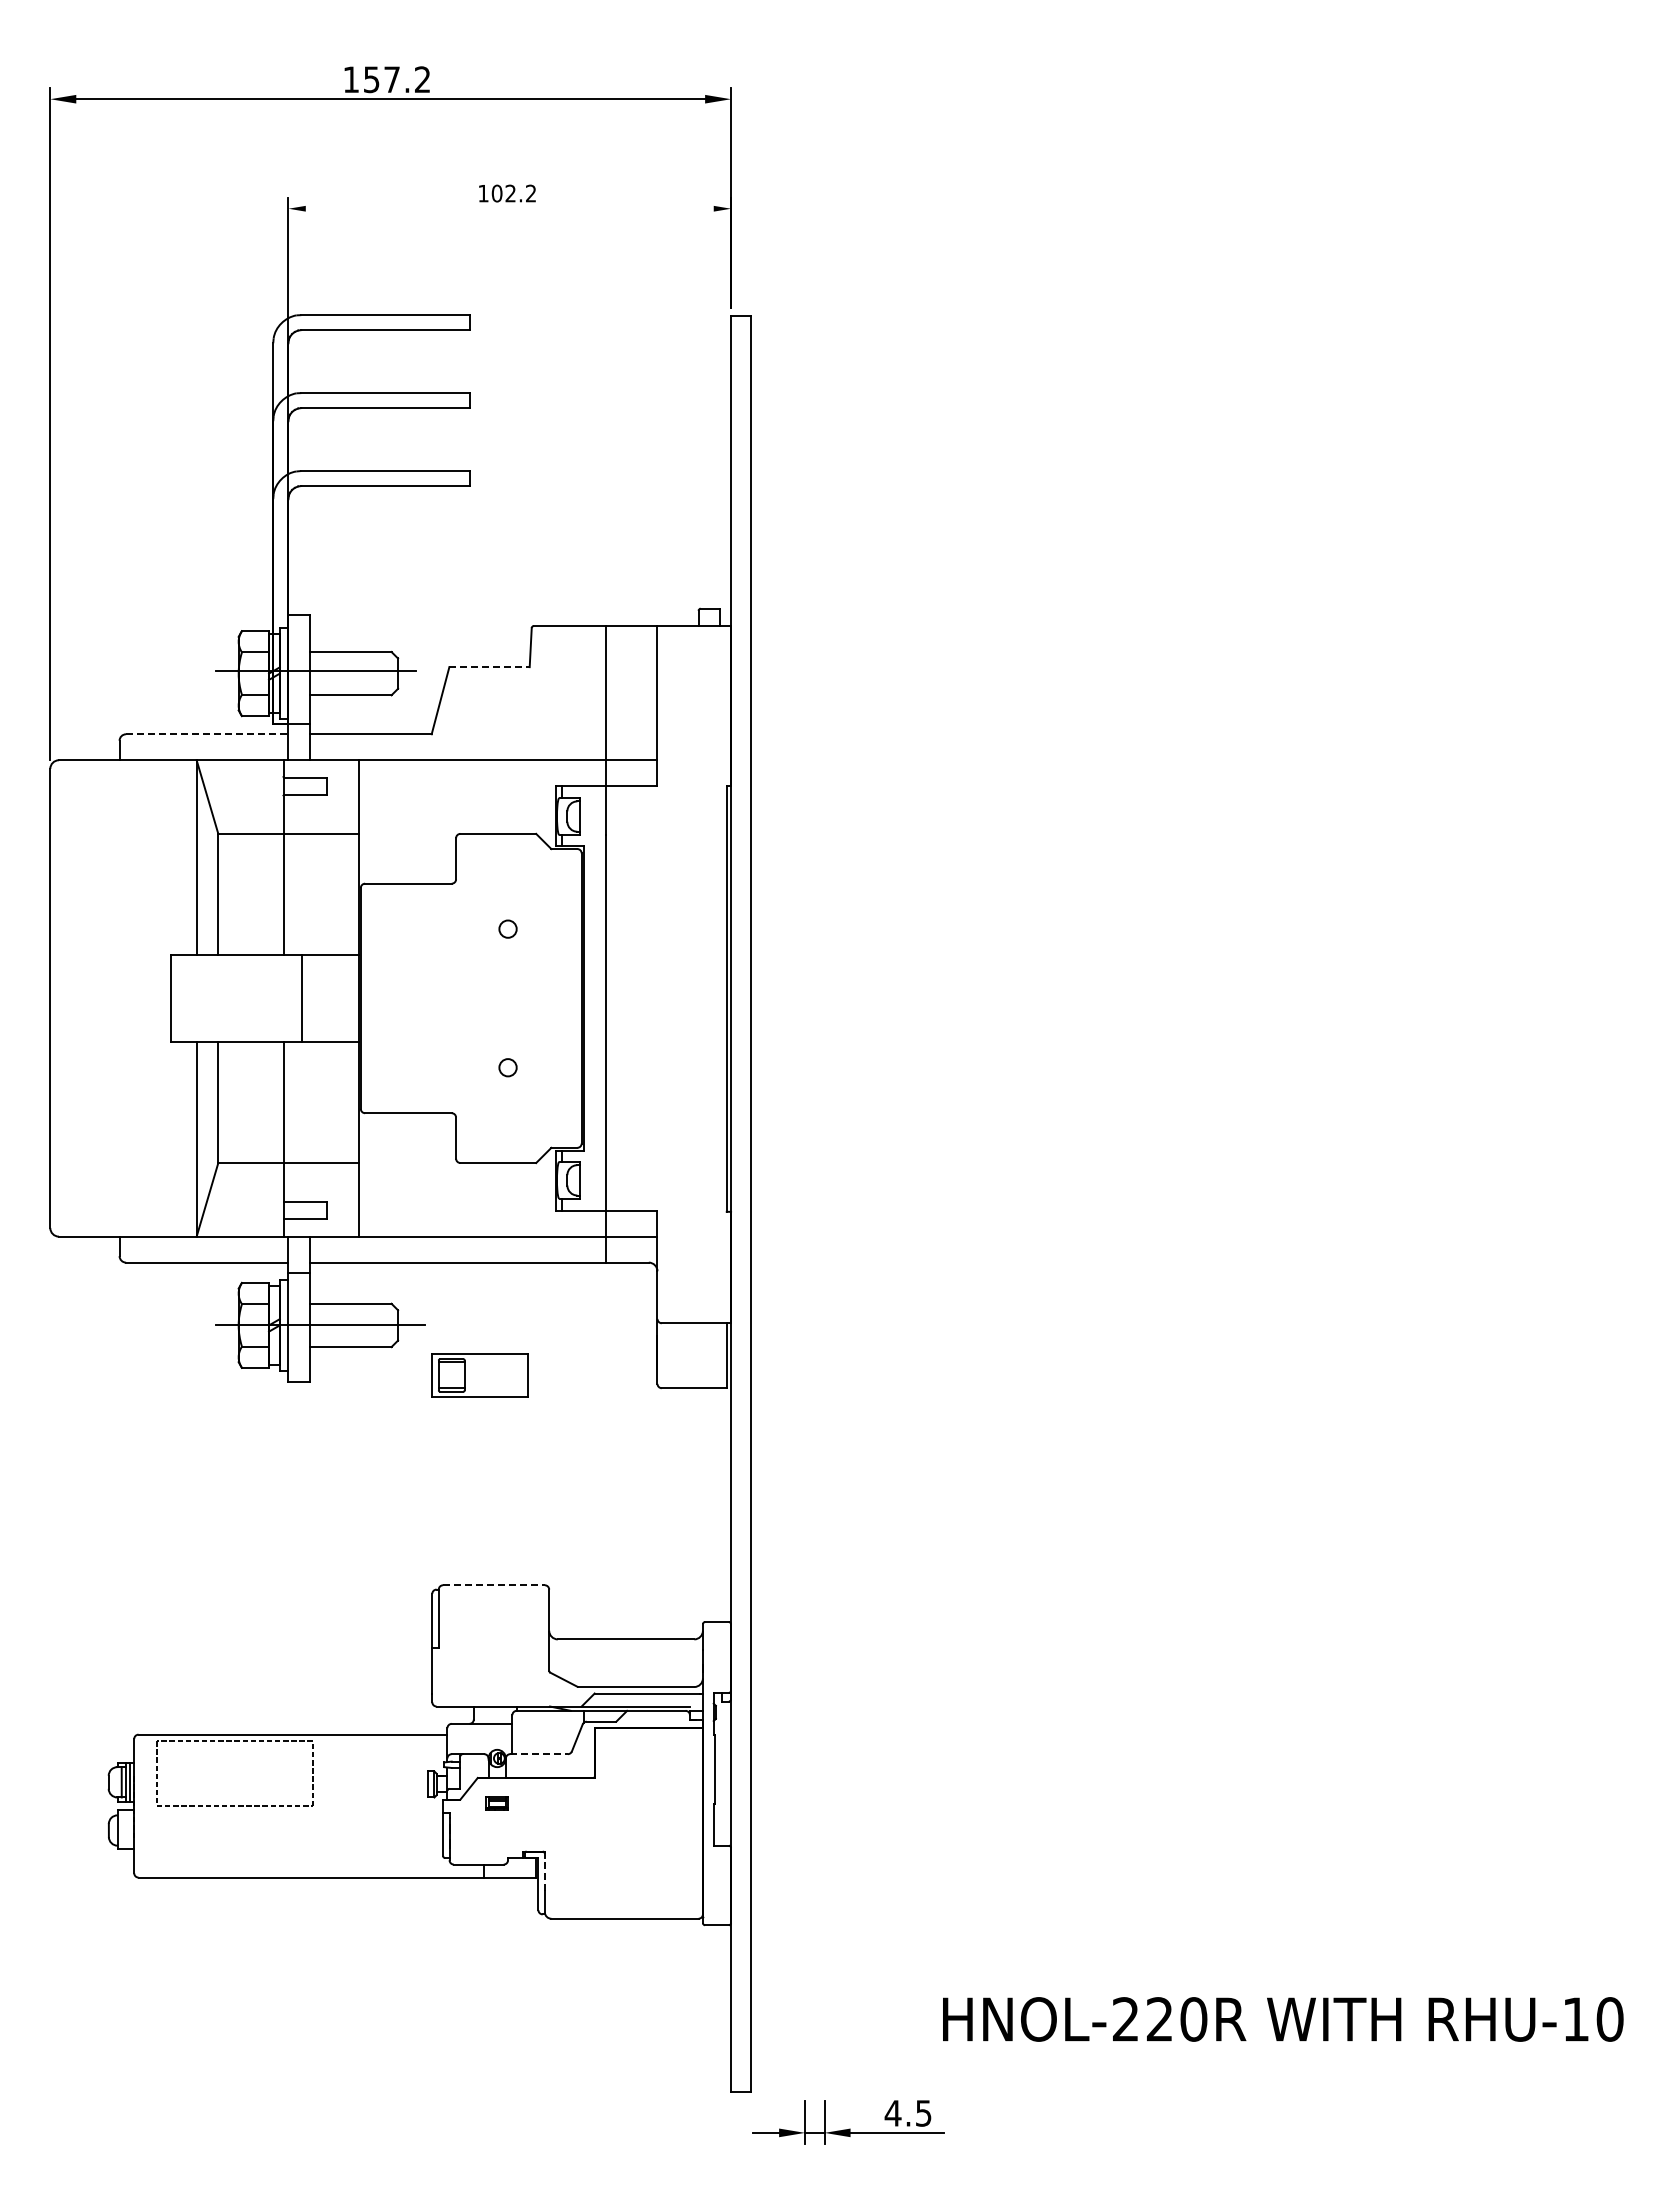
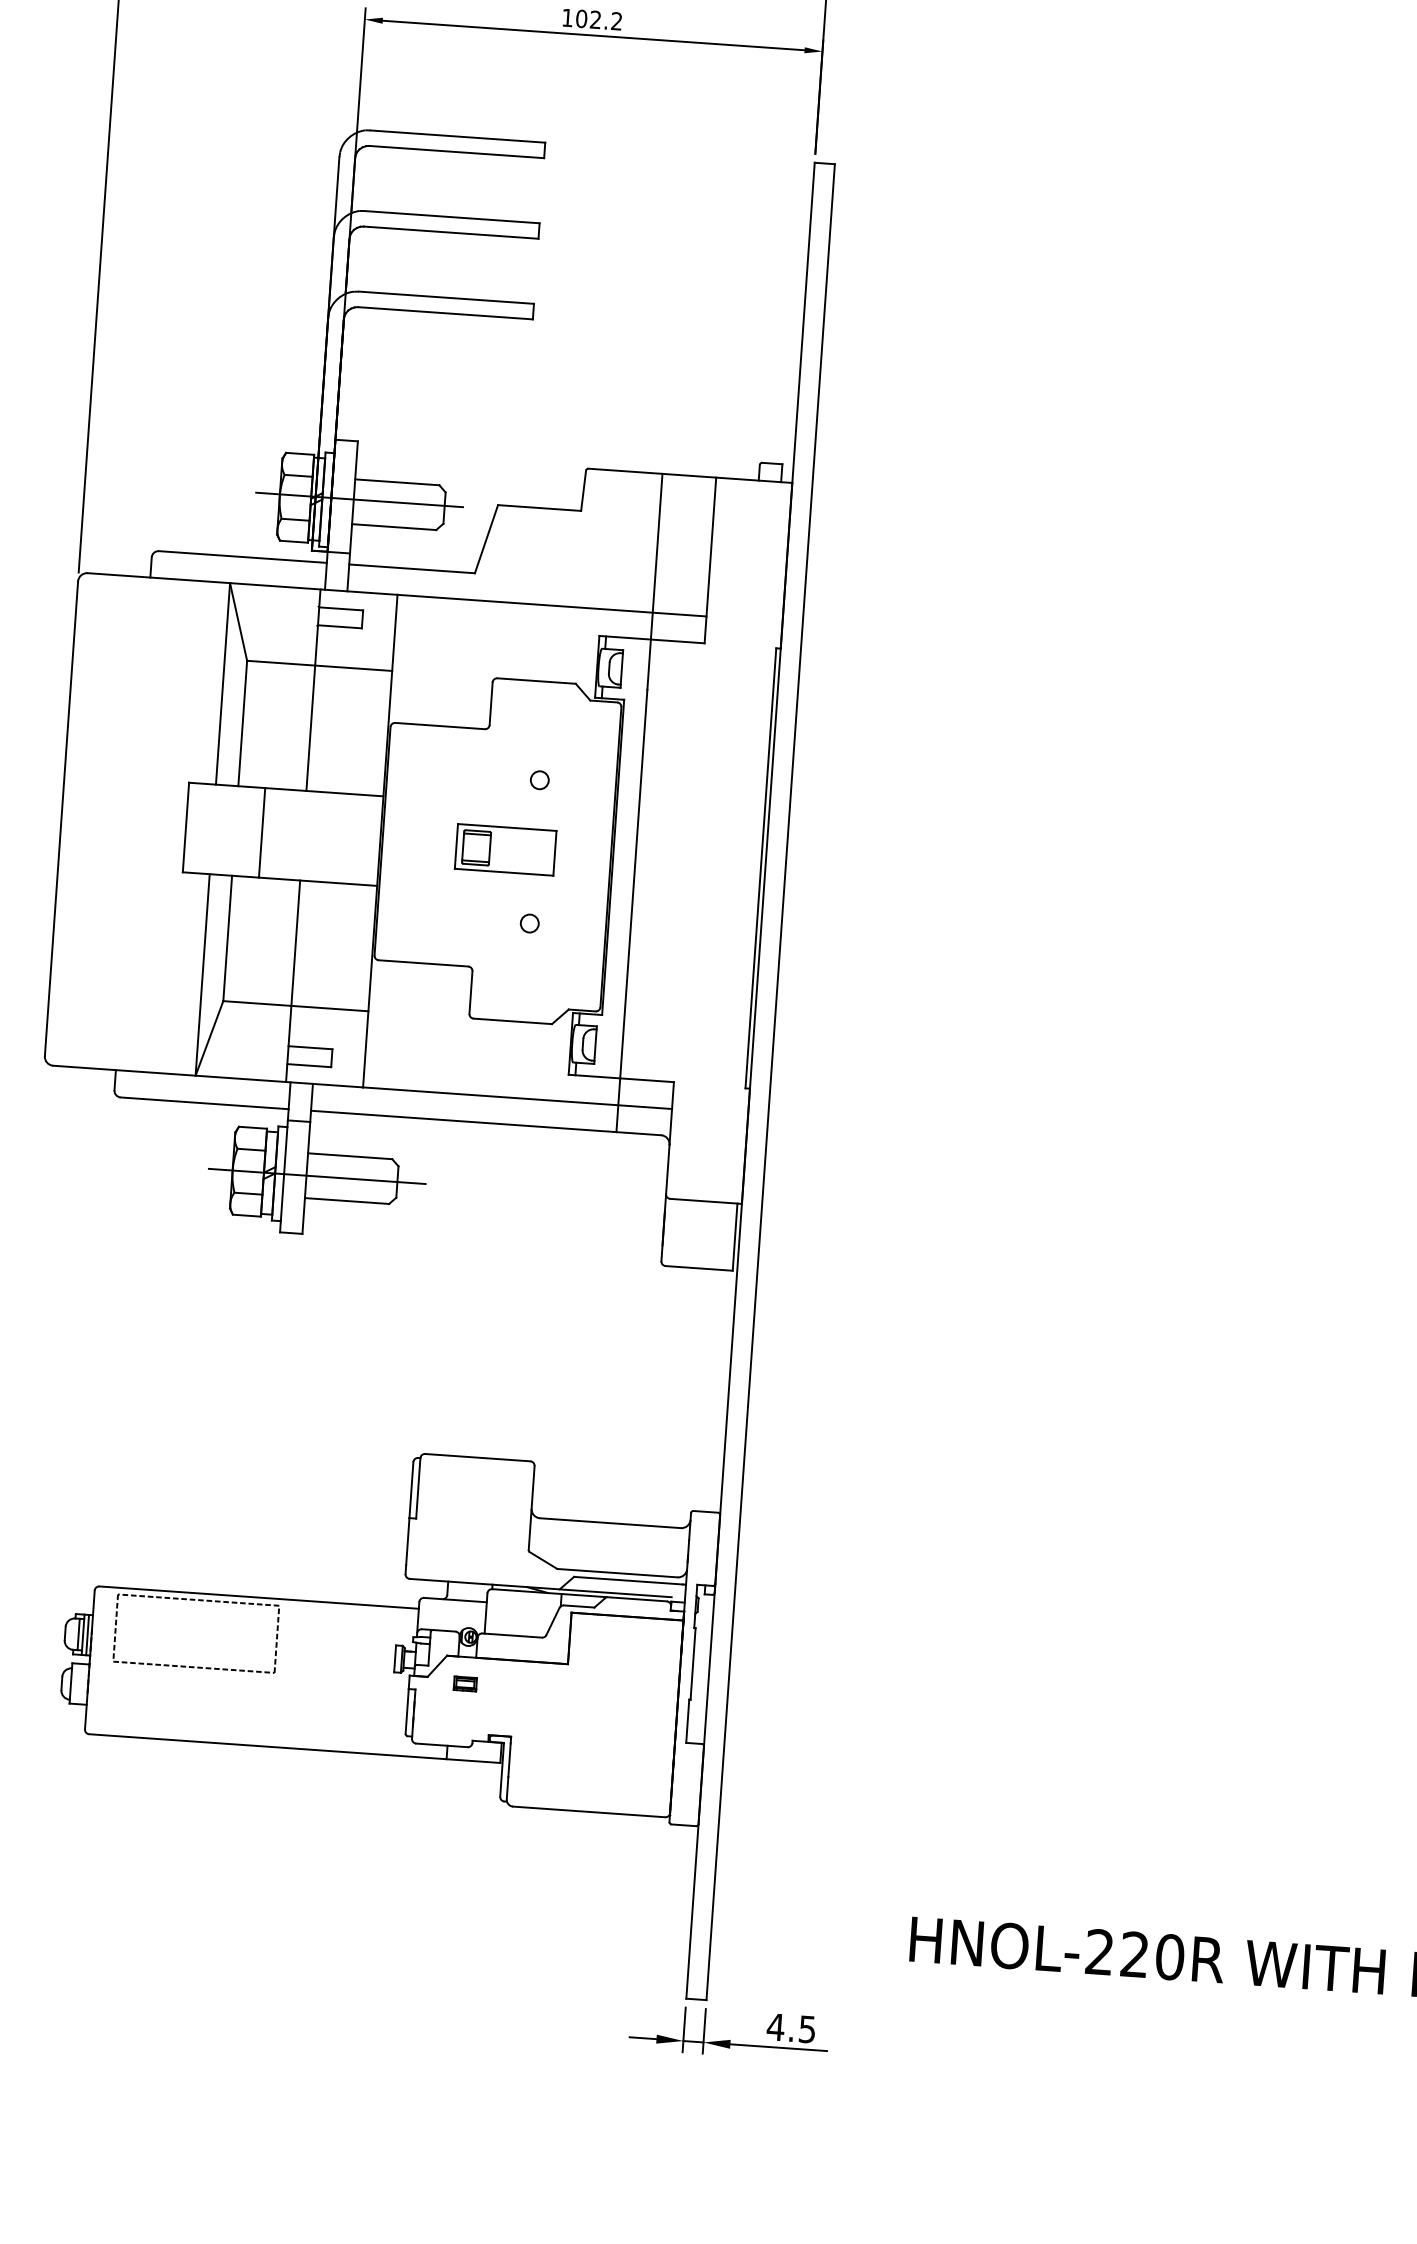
line: (509, 208) -> (593, 35), added
line: (490, 667) -> (540, 508), dashed -> solid
line: (207, 734) -> (243, 557), dashed -> solid
line: (302, 998) -> (262, 832), moved
part: (479, 1375) -> (505, 849), moved
line: (493, 1585) -> (477, 1457), dashed -> solid
line: (539, 1754) -> (512, 1635), dashed -> solid
line: (544, 1873) -> (509, 1759), dashed -> solid
part: (849, 2128) -> (729, 2039), moved

